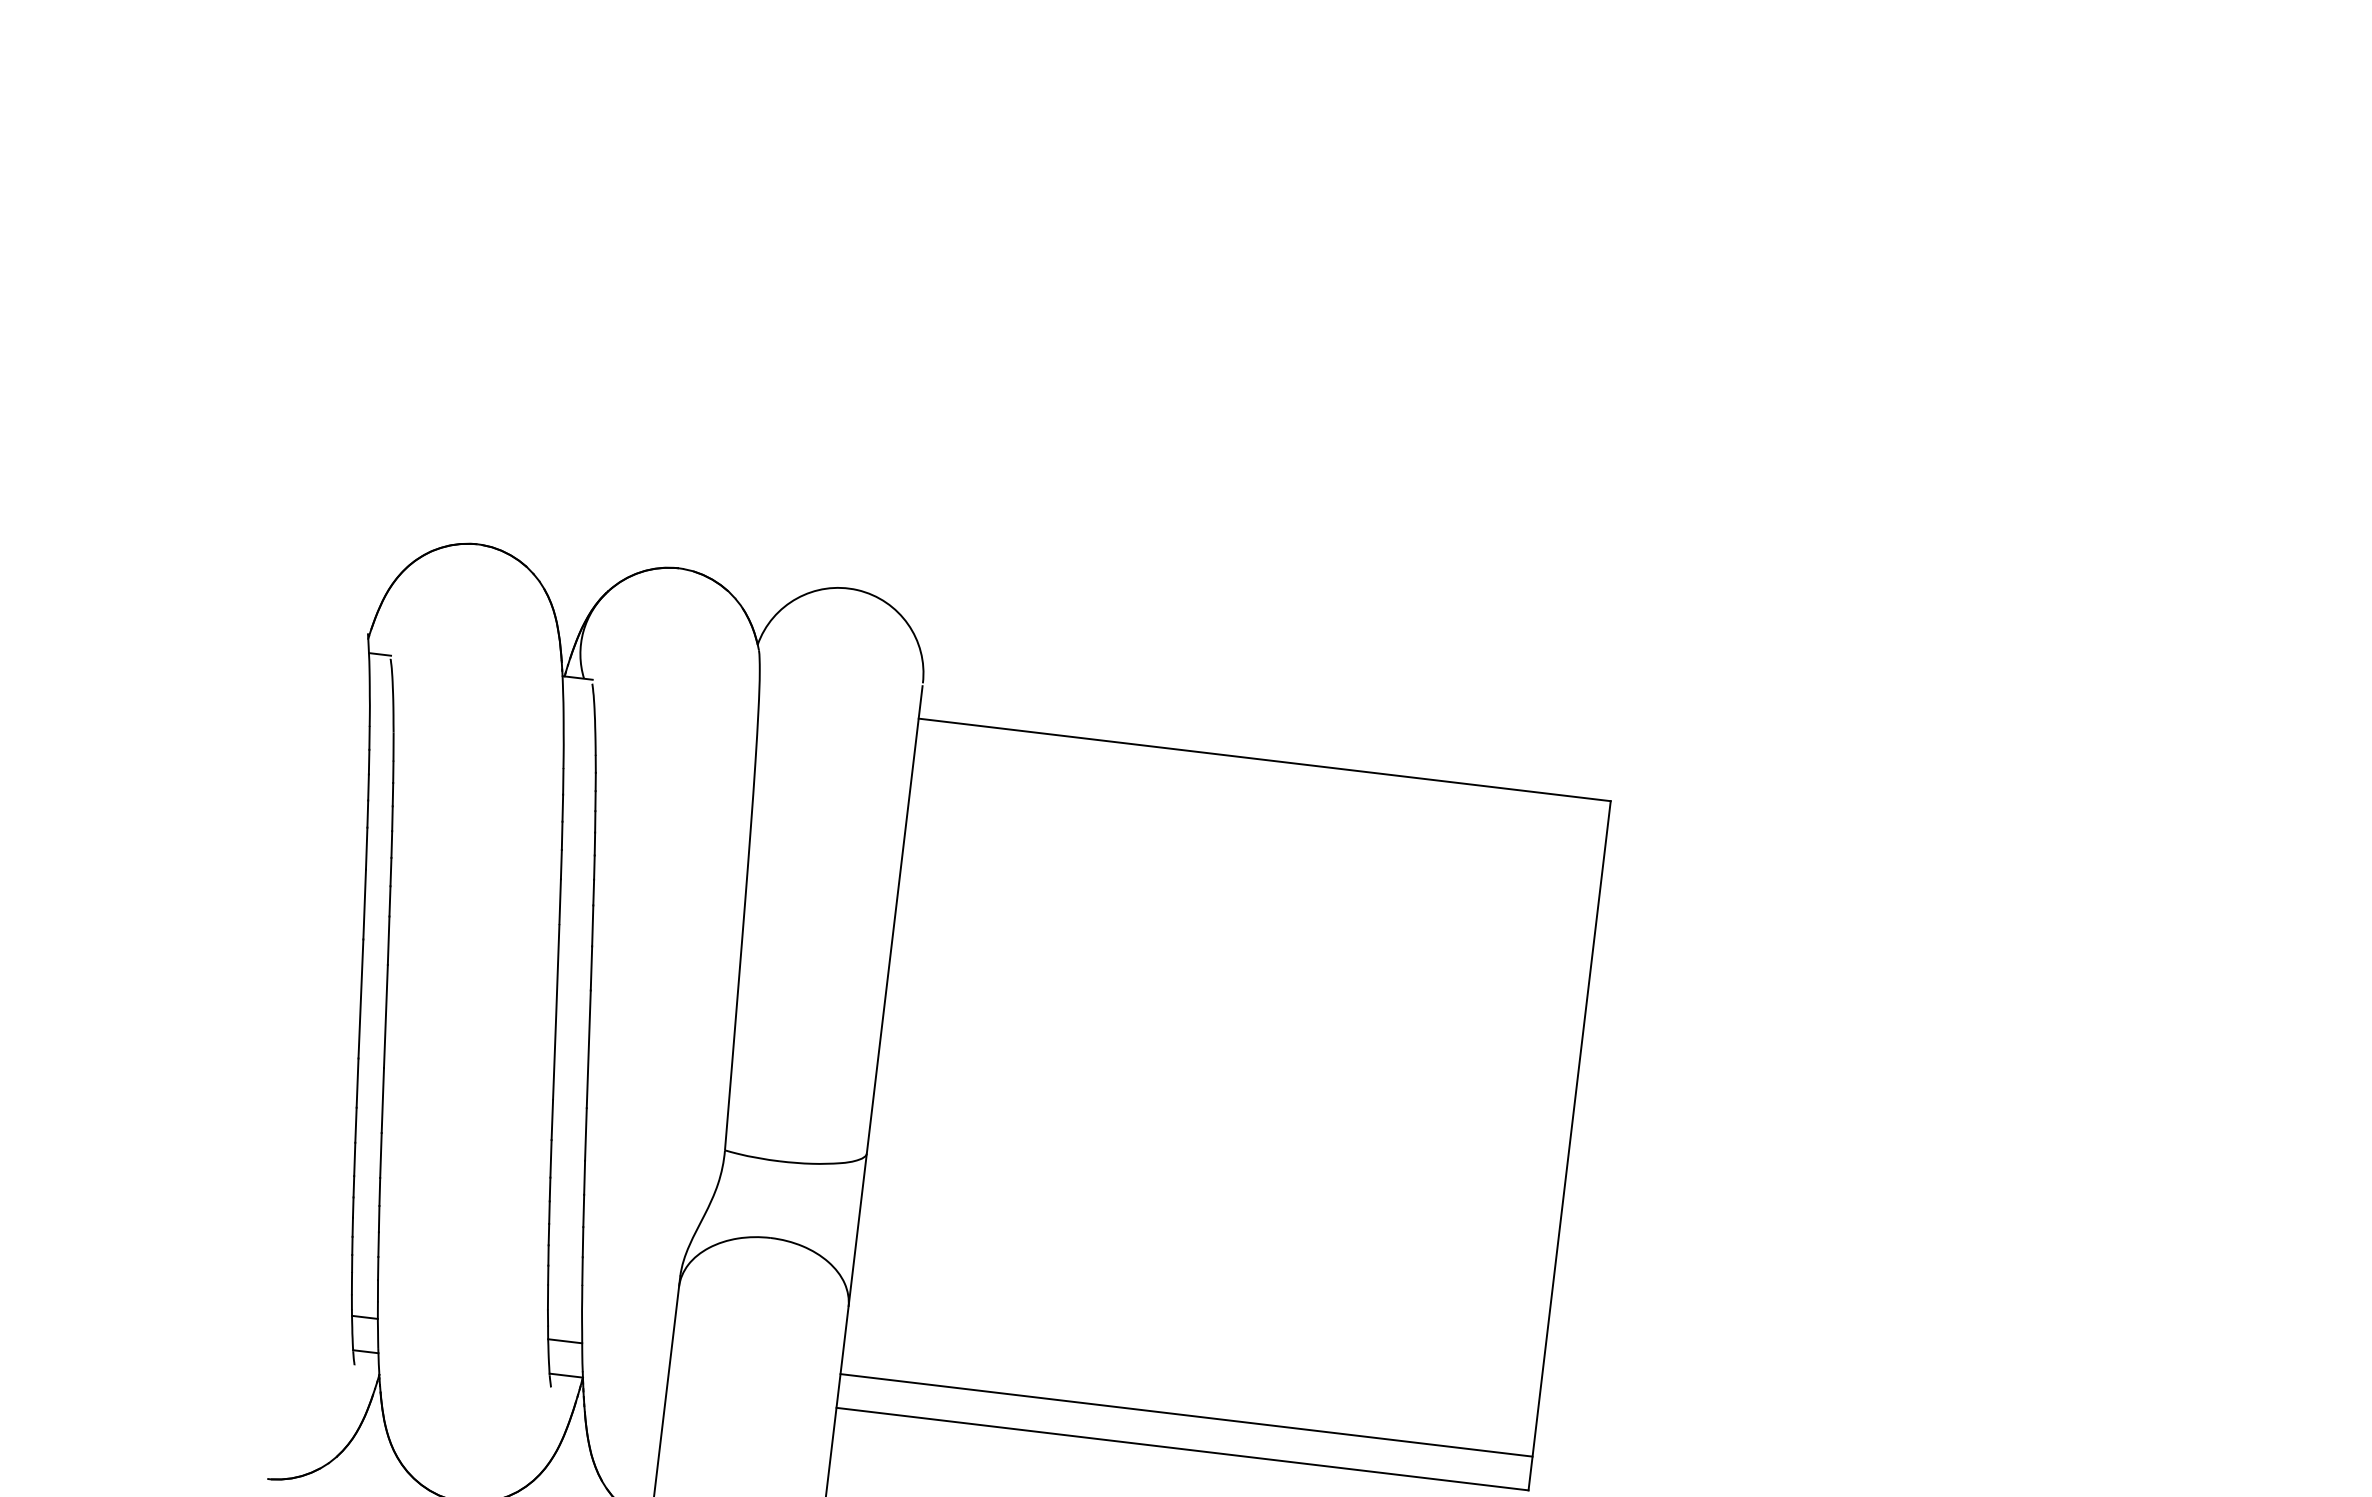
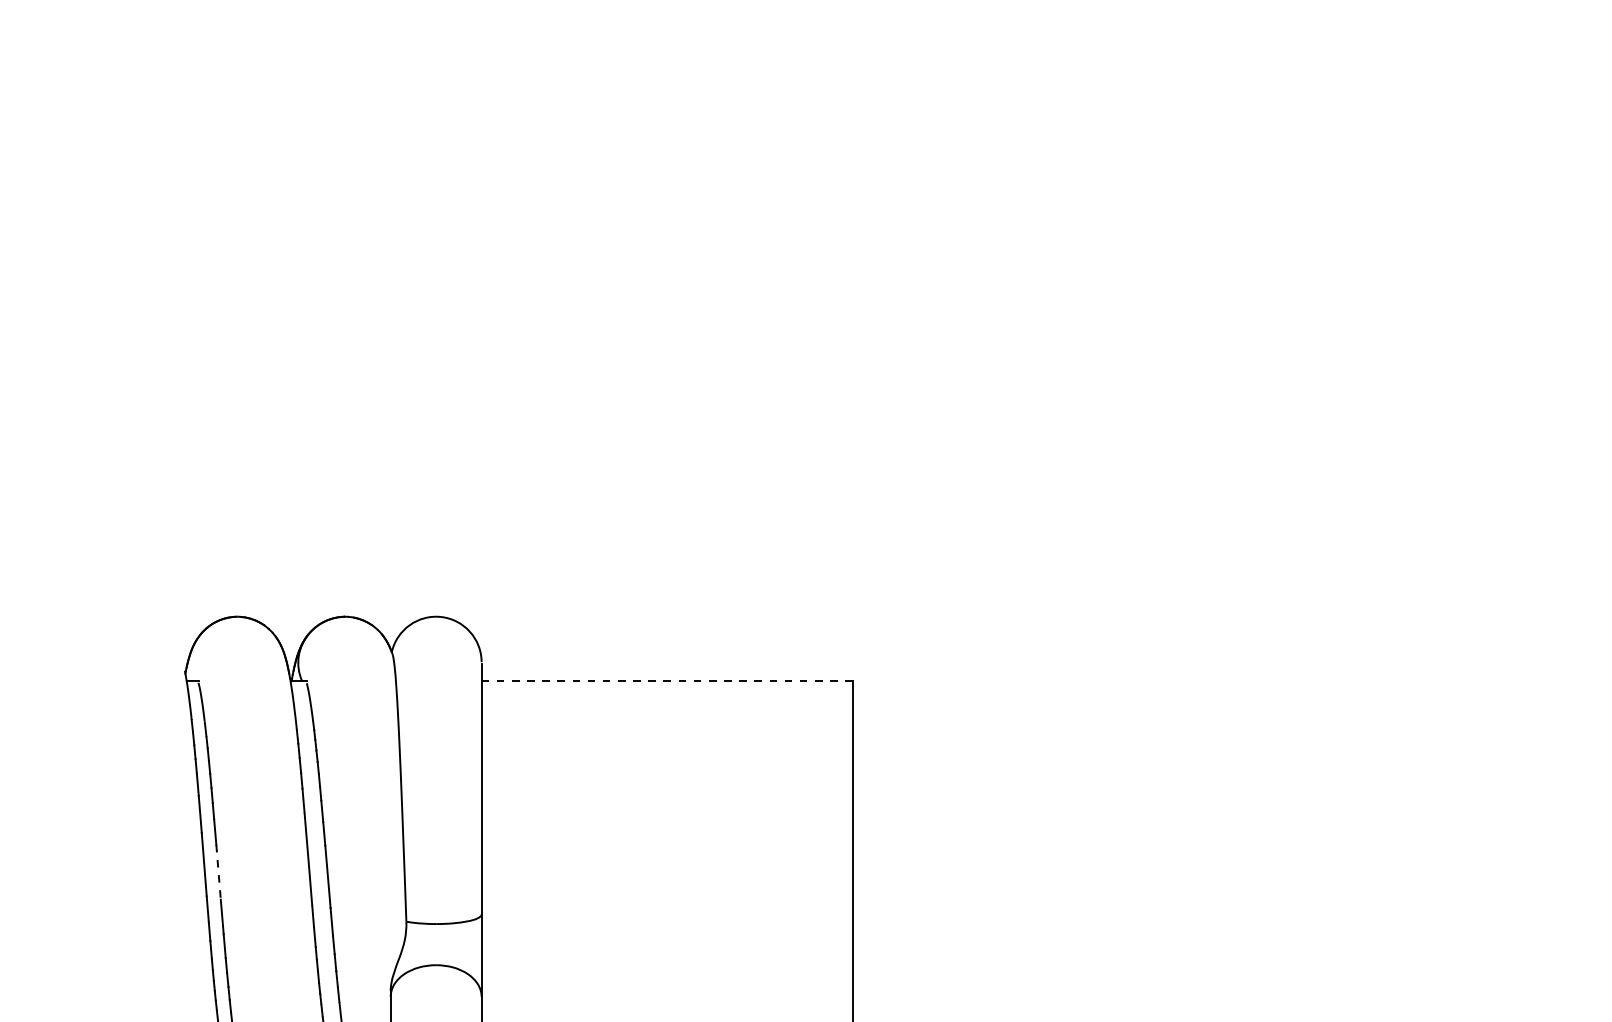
line: (1265, 760) -> (667, 681), solid -> dashed
line: (385, 1016) -> (218, 872), solid -> dashed

